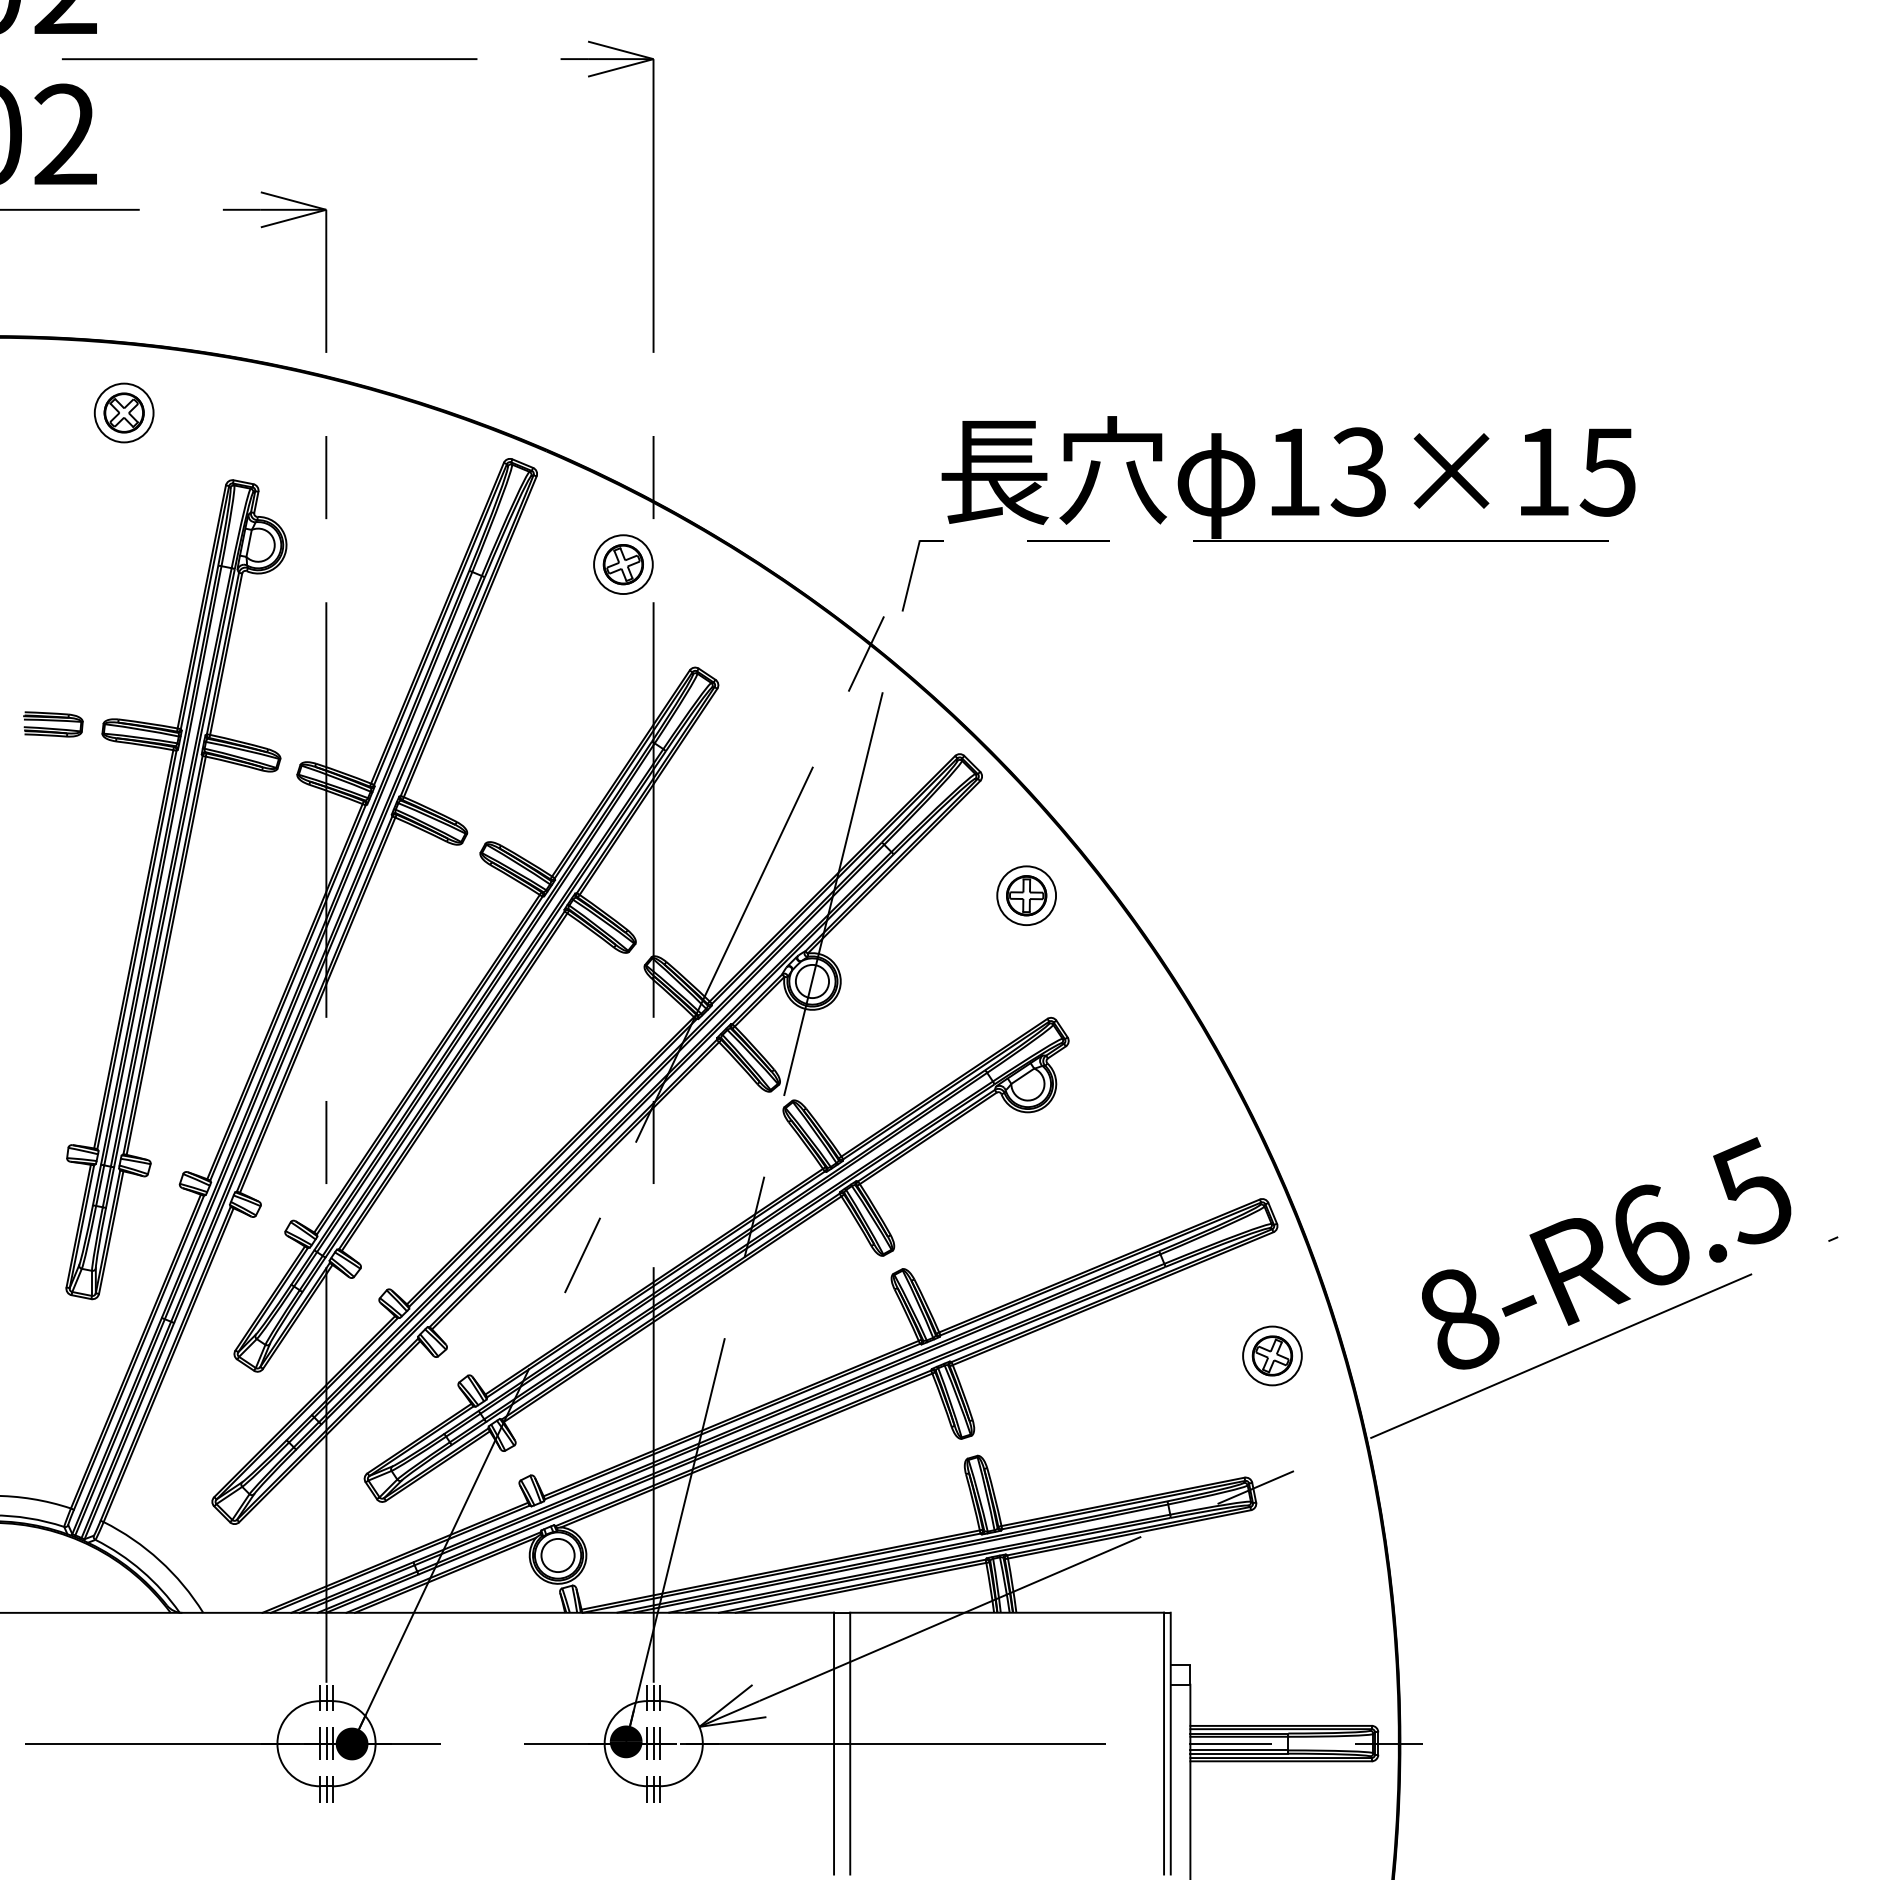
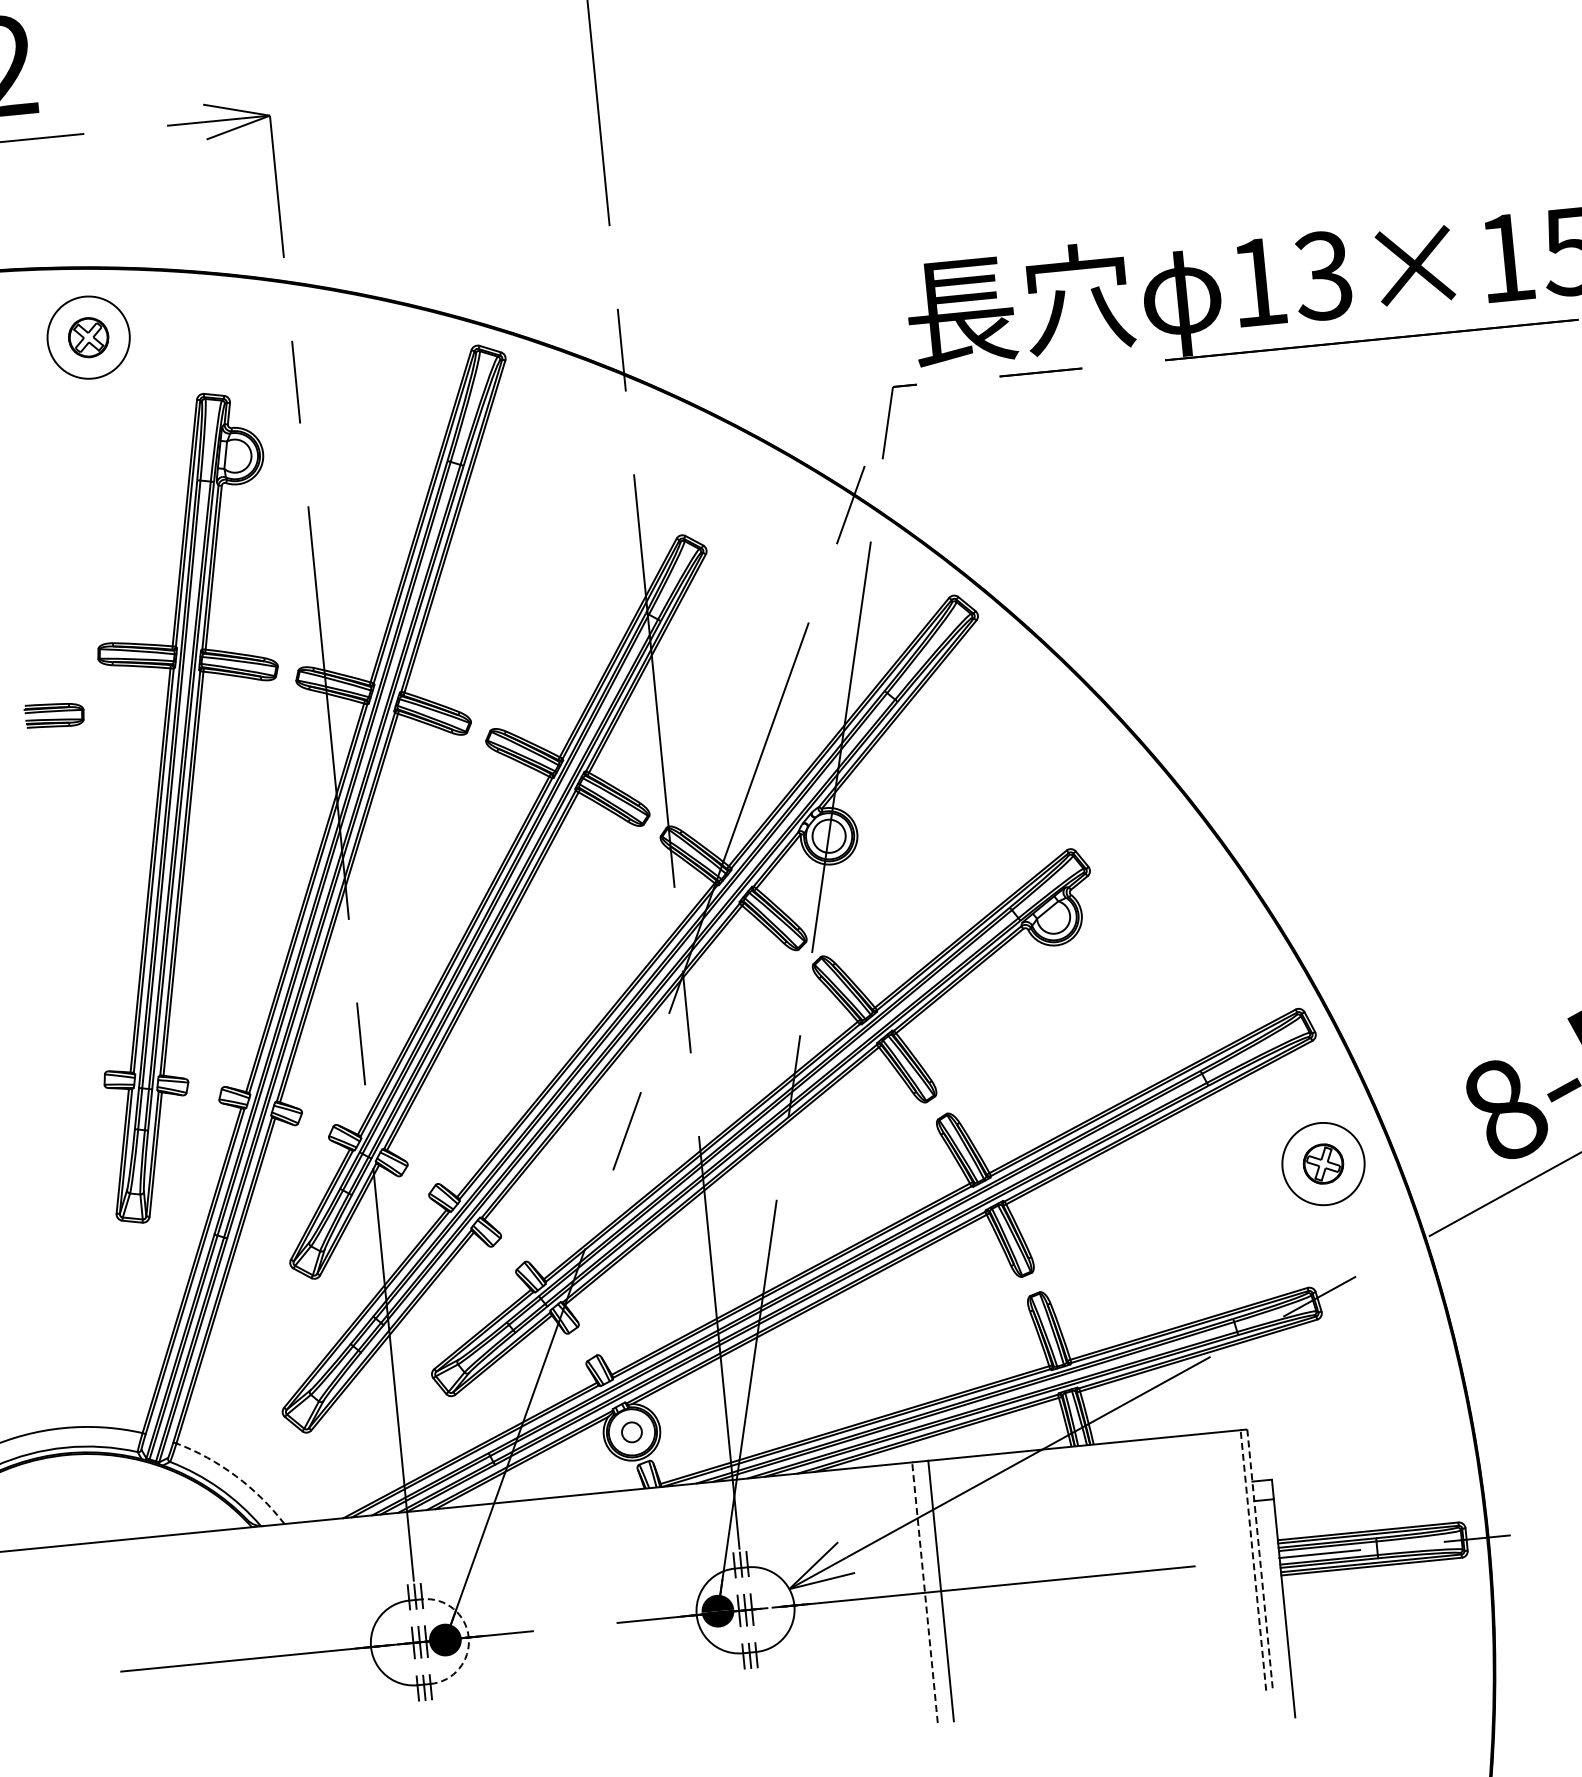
circle: (123, 412) -> (87, 337), size x1.4
part: (623, 564) -> (600, 439), removed
part: (53, 724) -> (54, 715), moved
part: (1026, 895) -> (1033, 729), removed
circle: (1272, 1355) -> (1323, 1163), size x1.4
circle: (557, 1555) -> (631, 1432), size x0.6
arc: (159, 1560) -> (235, 1476), solid -> dashed
arc: (375, 1743) -> (468, 1637), solid -> dashed
line: (834, 1743) -> (925, 1592), solid -> dashed
line: (1164, 1743) -> (1253, 1560), solid -> dashed
line: (1170, 1743) -> (1259, 1559), solid -> dashed

